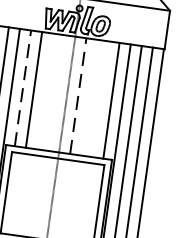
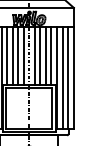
line: (23, 89) -> (7, 56), dashed -> solid
line: (45, 90) -> (18, 55), added
line: (55, 91) -> (23, 55), added
line: (77, 96) -> (34, 56), dashed -> solid
line: (89, 96) -> (40, 55), added
line: (99, 98) -> (45, 55), added

